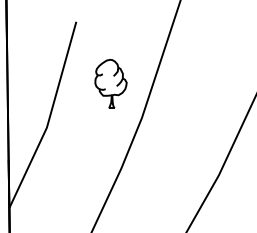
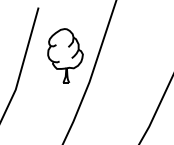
part: (110, 83) -> (65, 55), size x1.43

